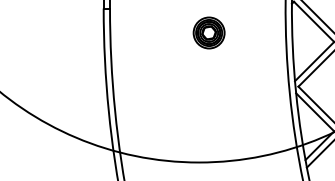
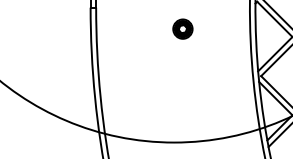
part: (208, 32) -> (182, 28), size x0.71

